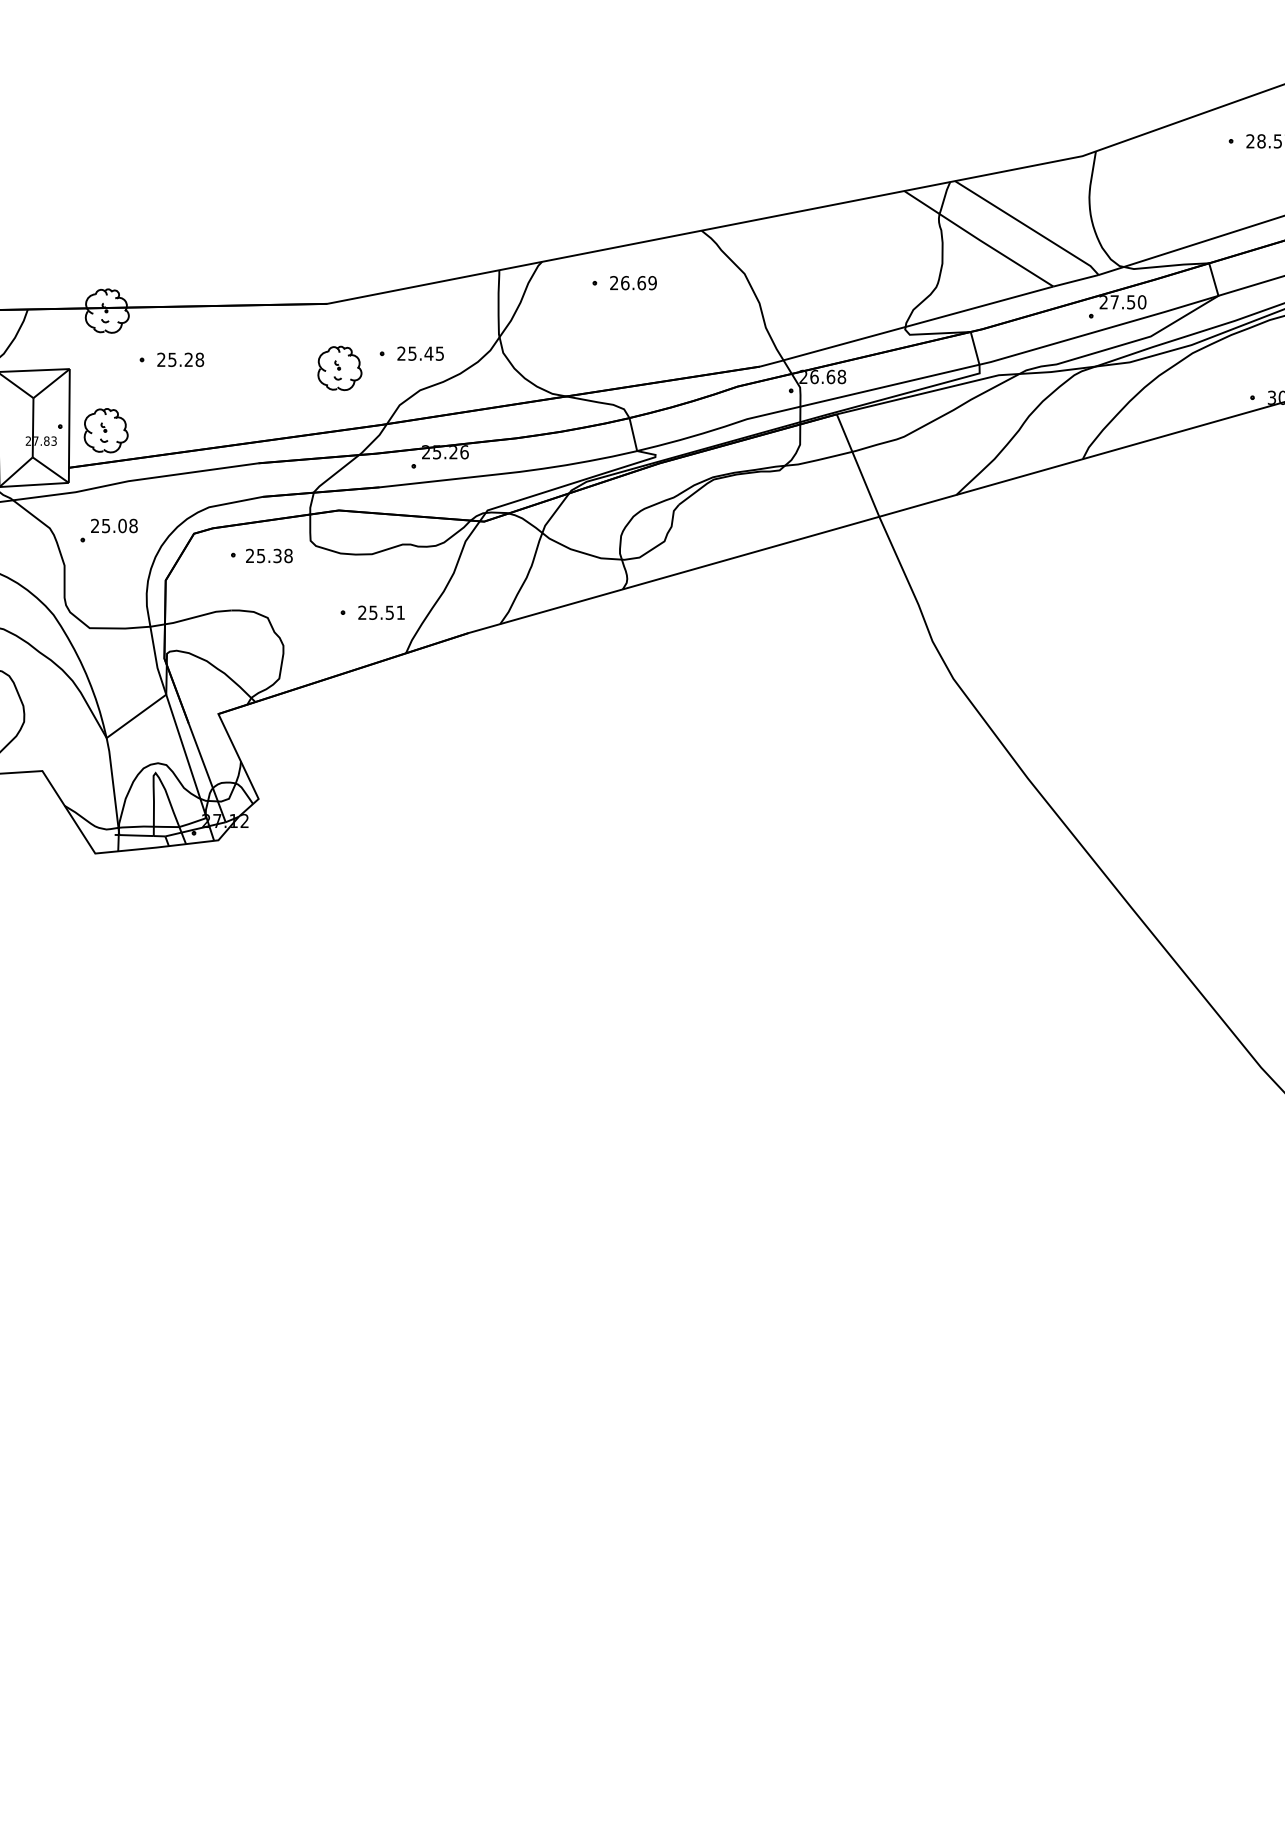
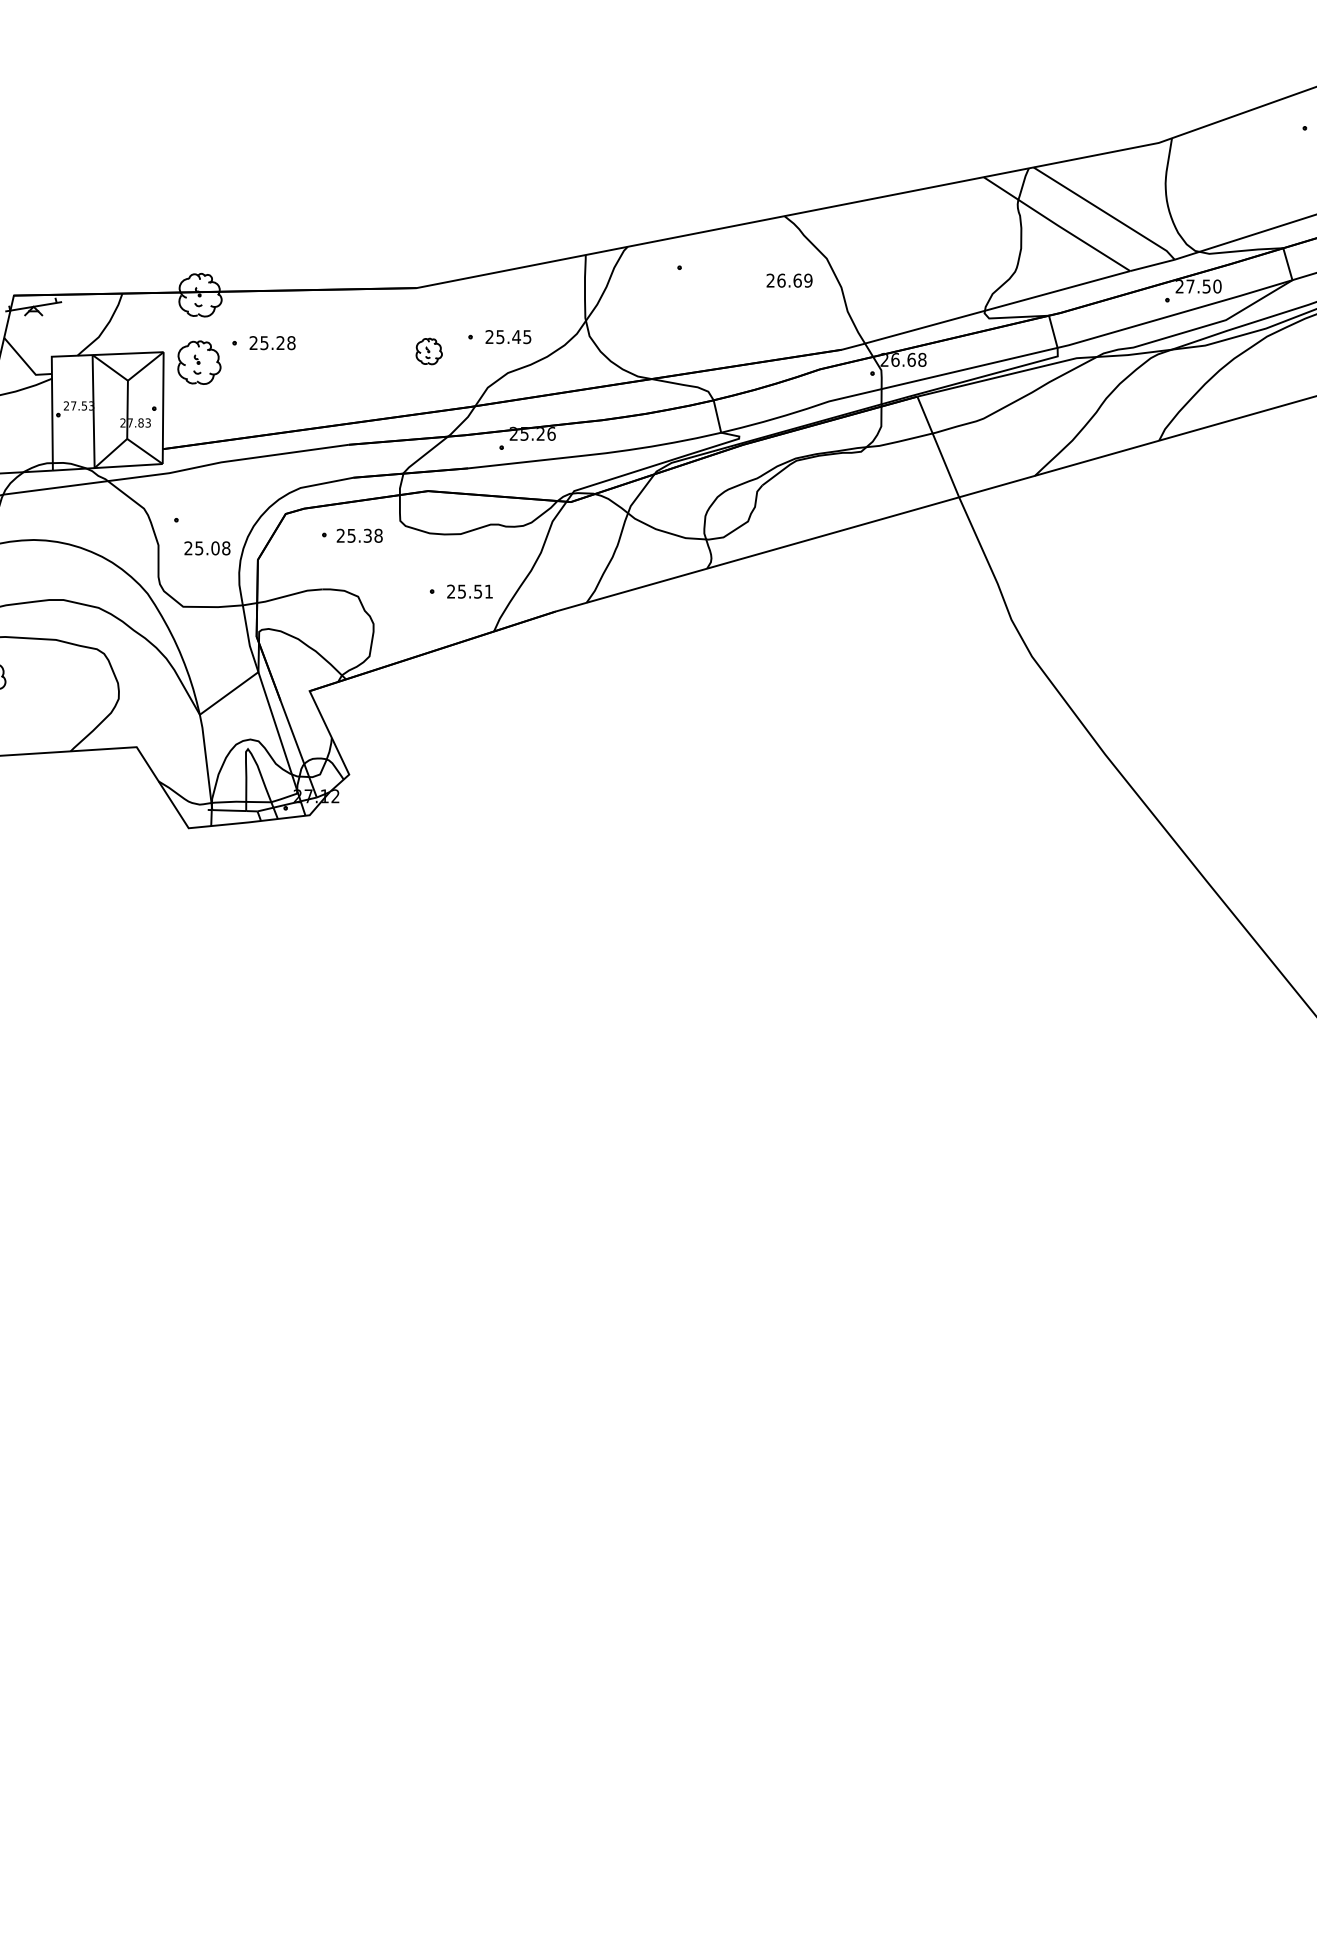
text: (633, 282) -> (789, 280), moved
part: (340, 368) -> (429, 351), size x0.6
part: (106, 430) -> (199, 362), moved
text: (114, 526) -> (207, 548), moved

